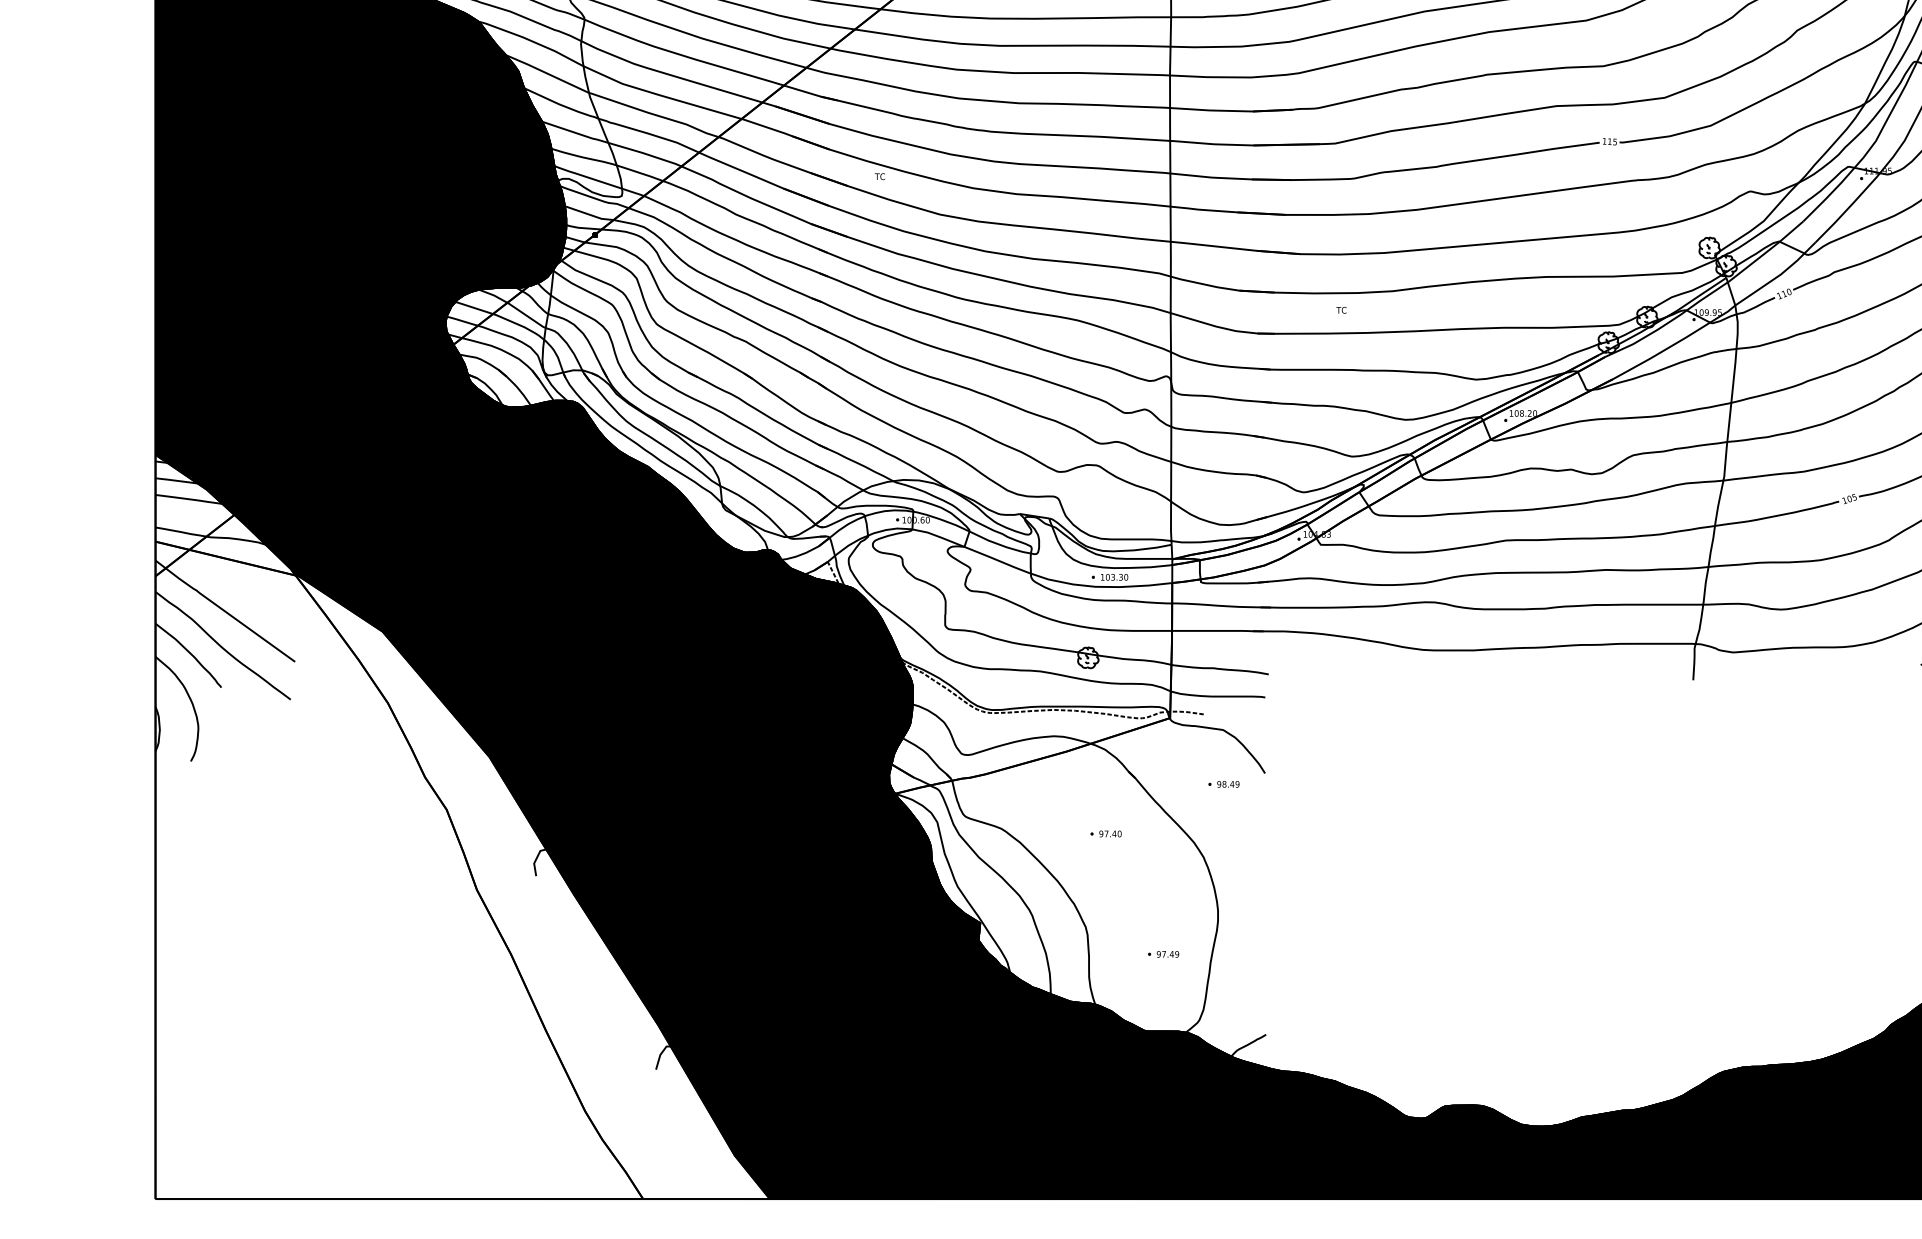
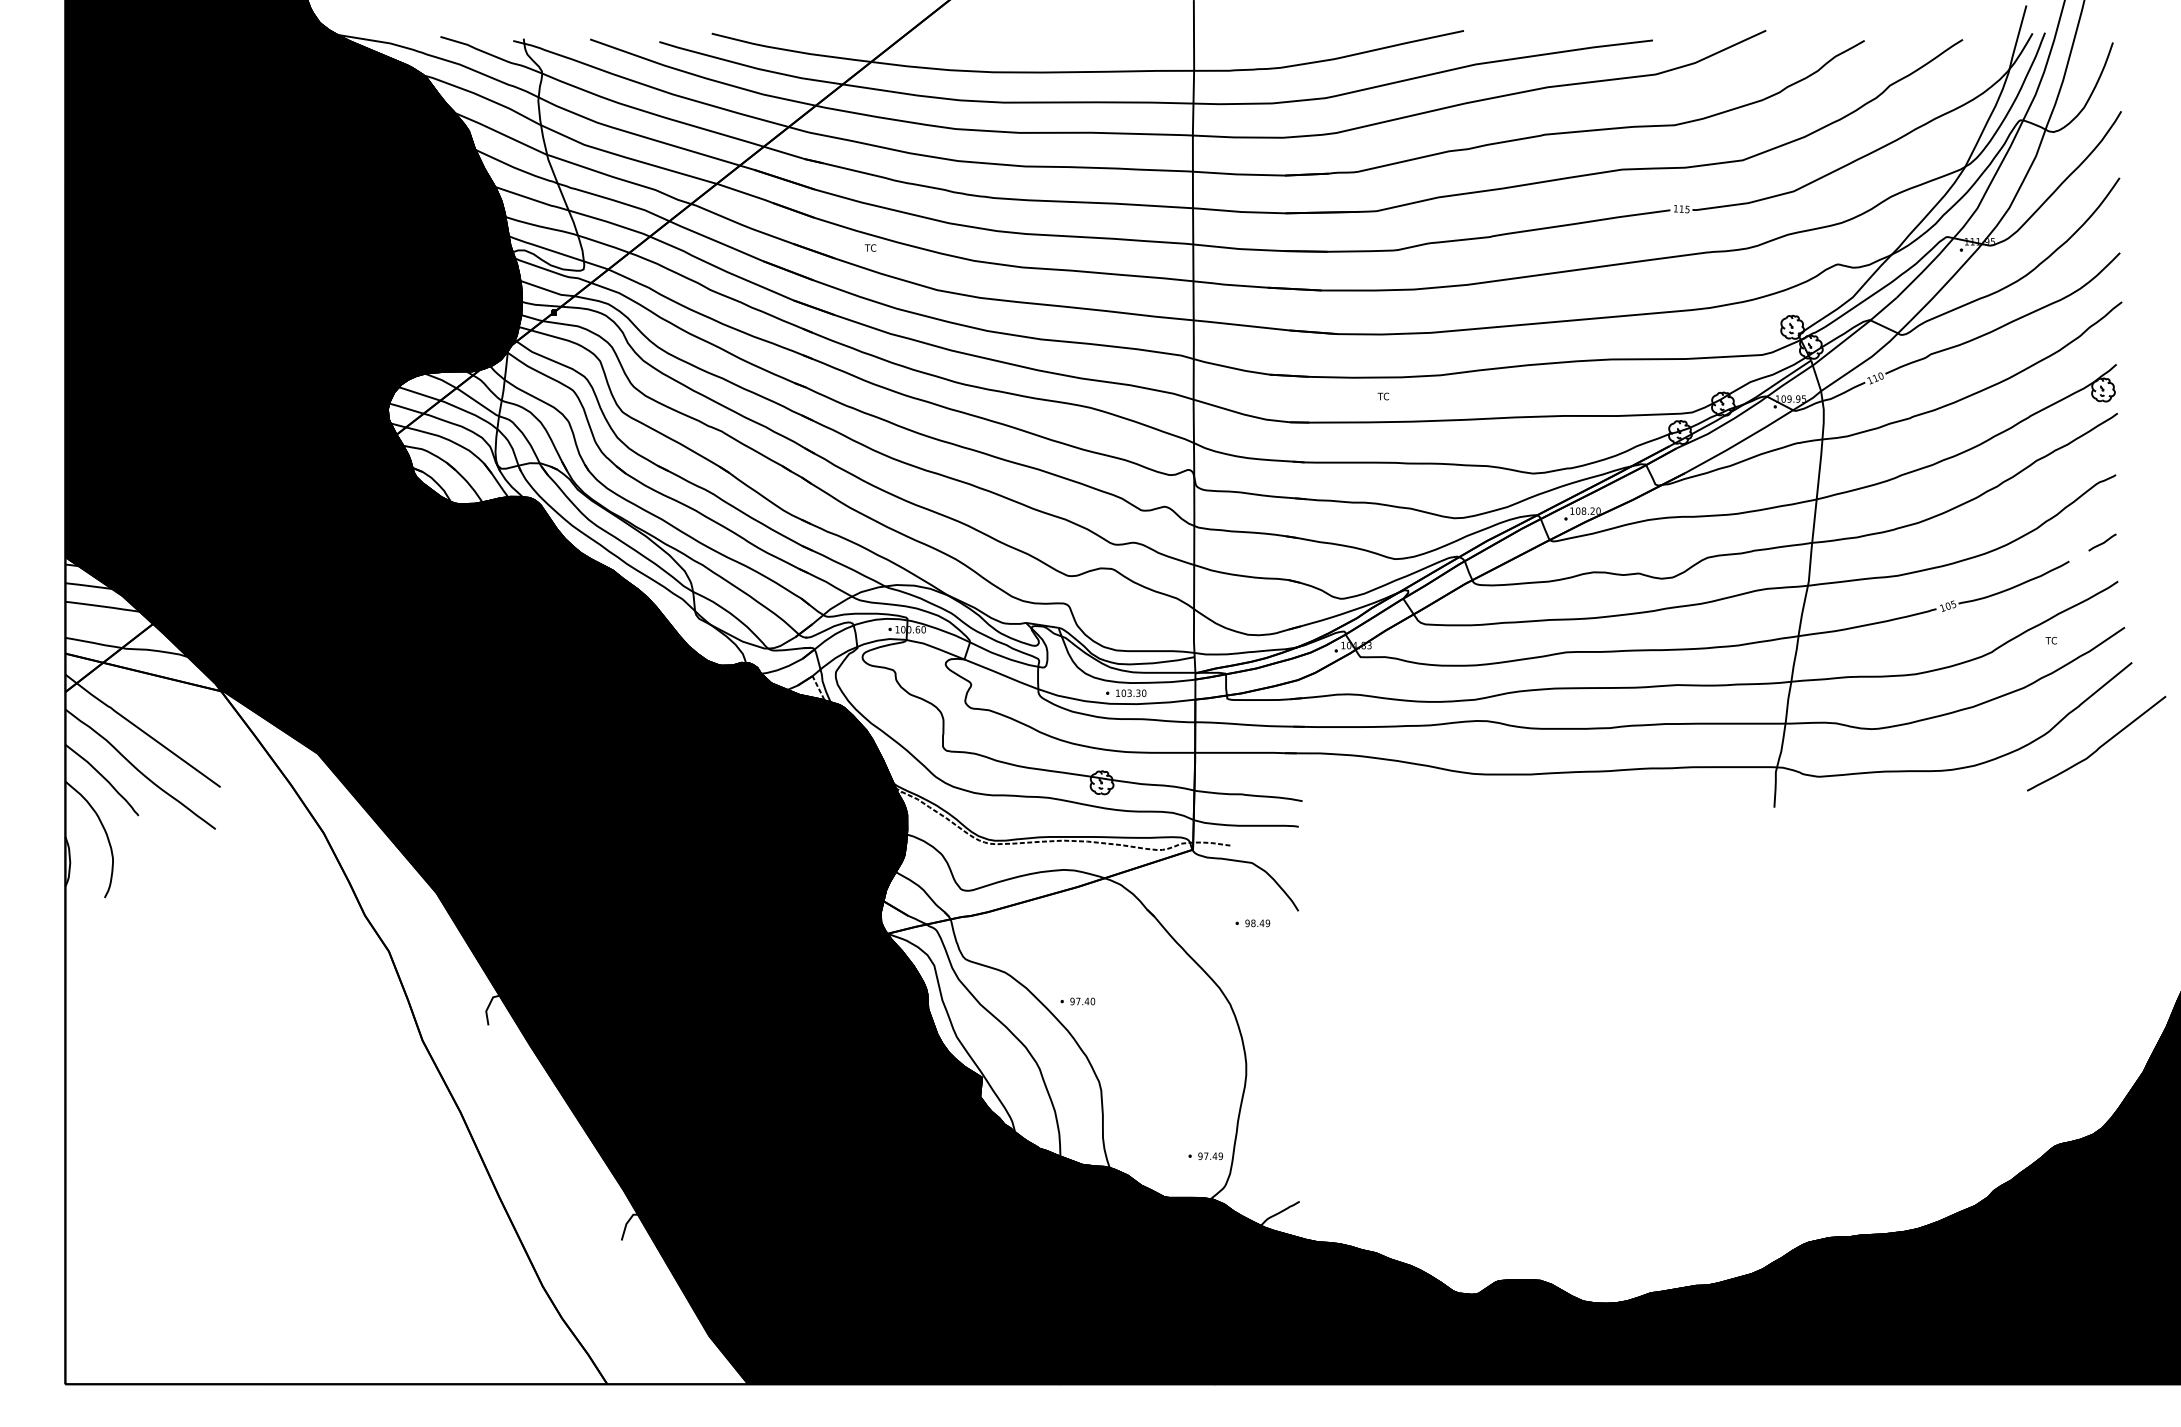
part: (1105, 833) -> (1077, 1001), moved
part: (1163, 954) -> (1205, 1156), moved

